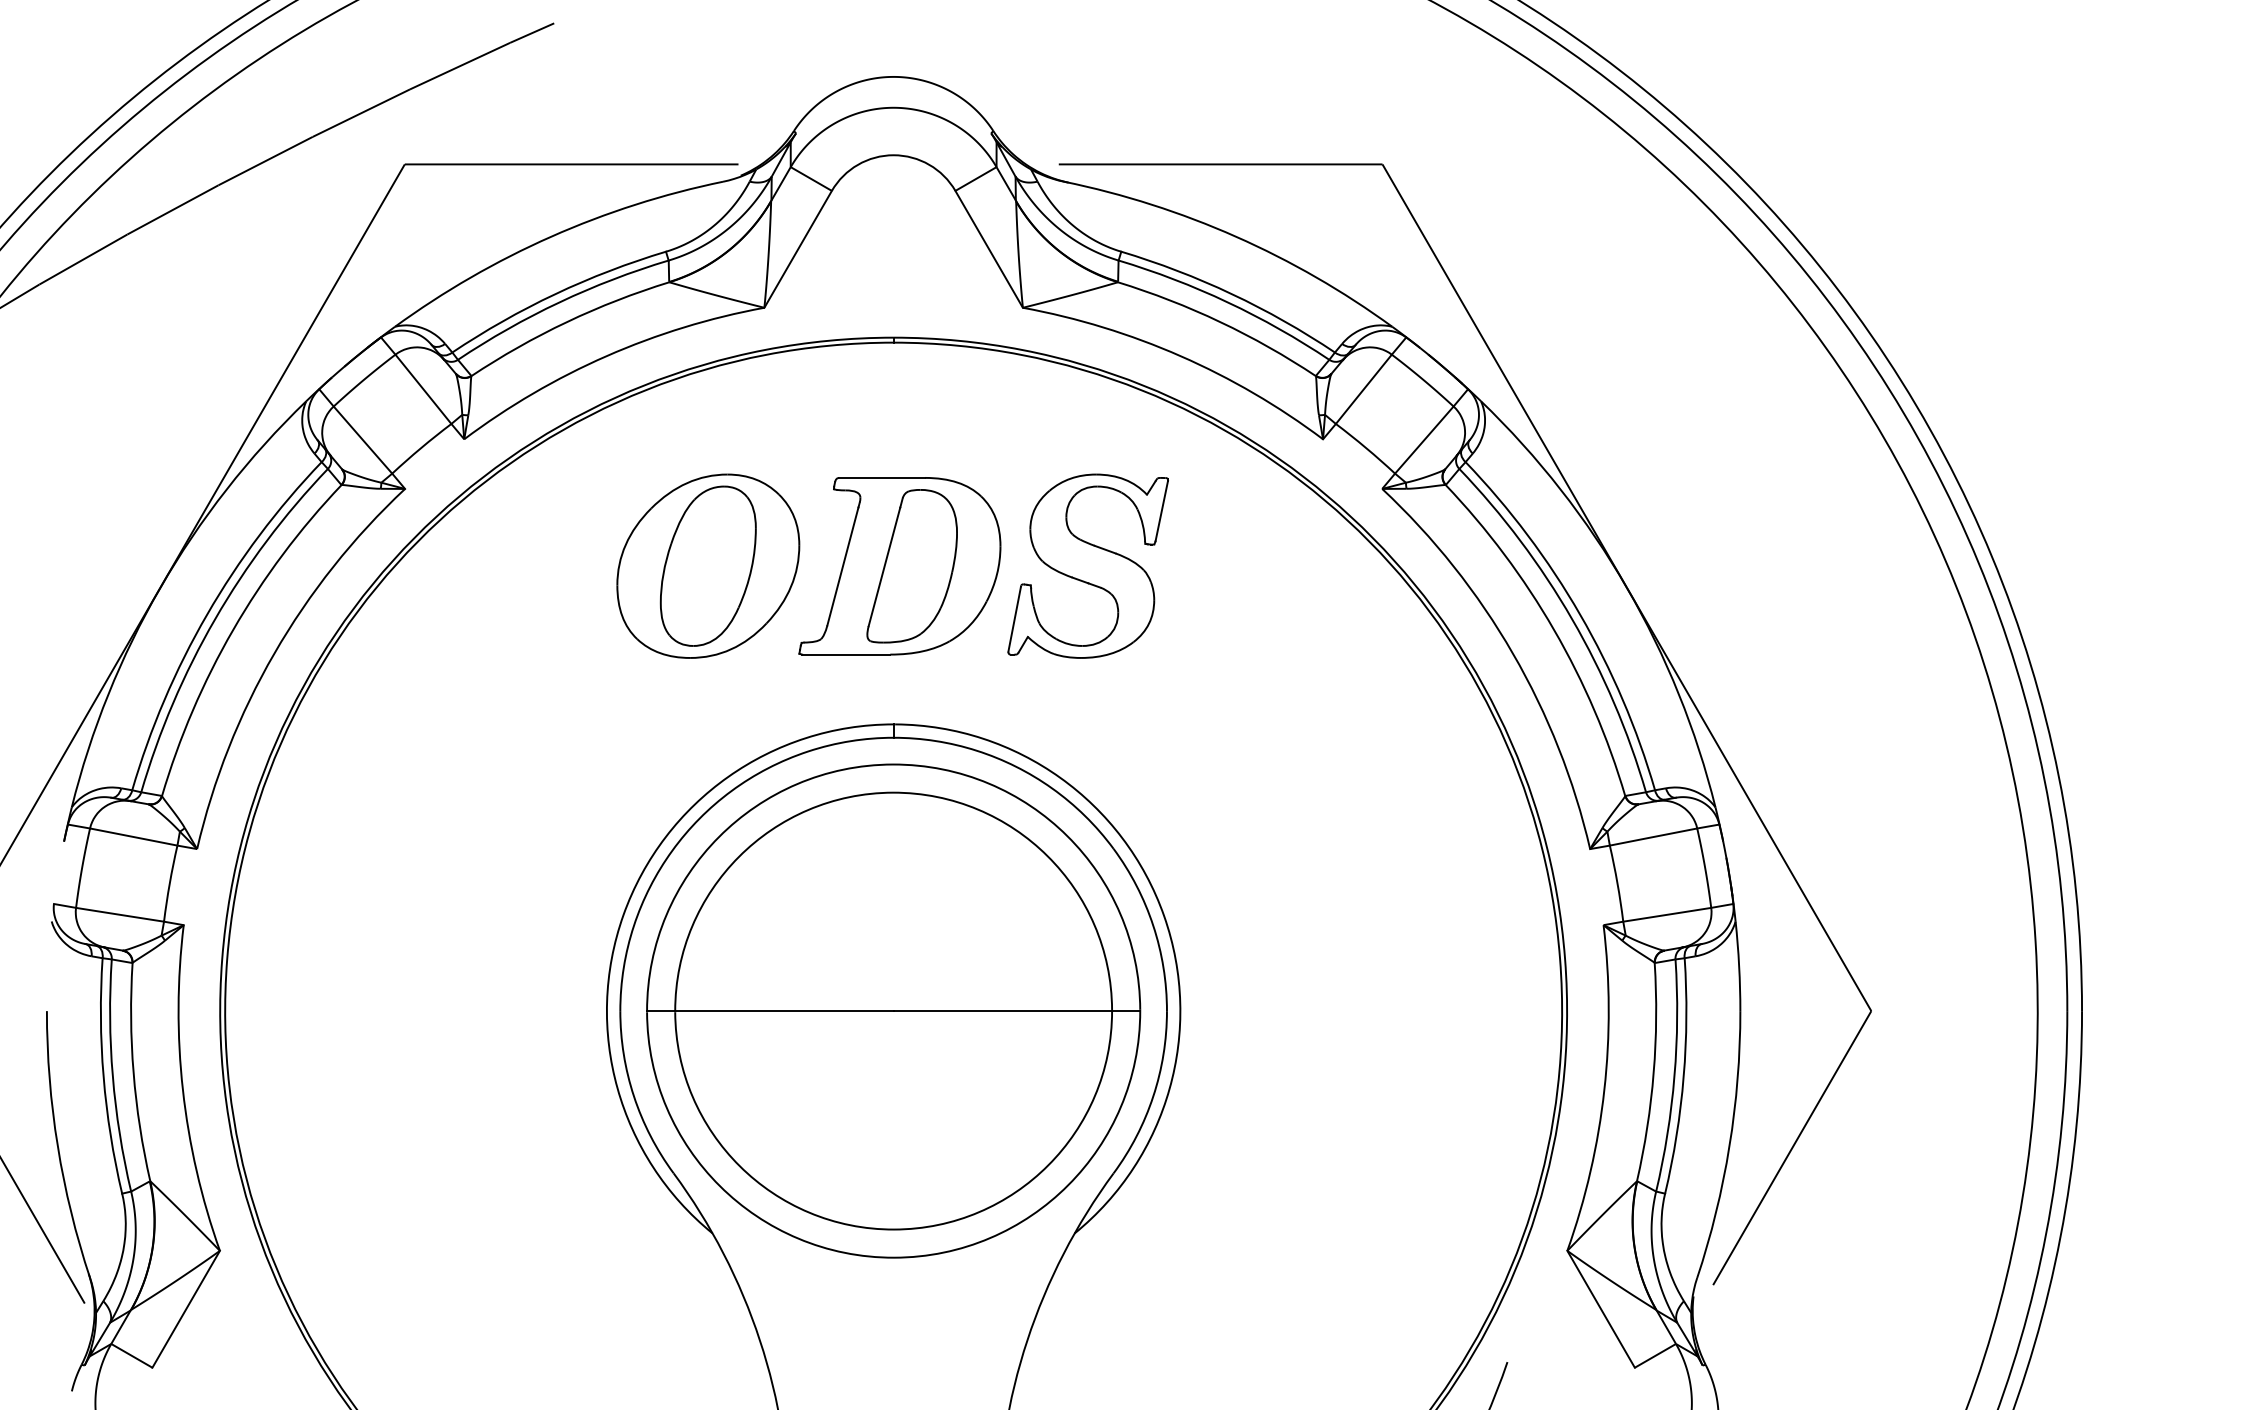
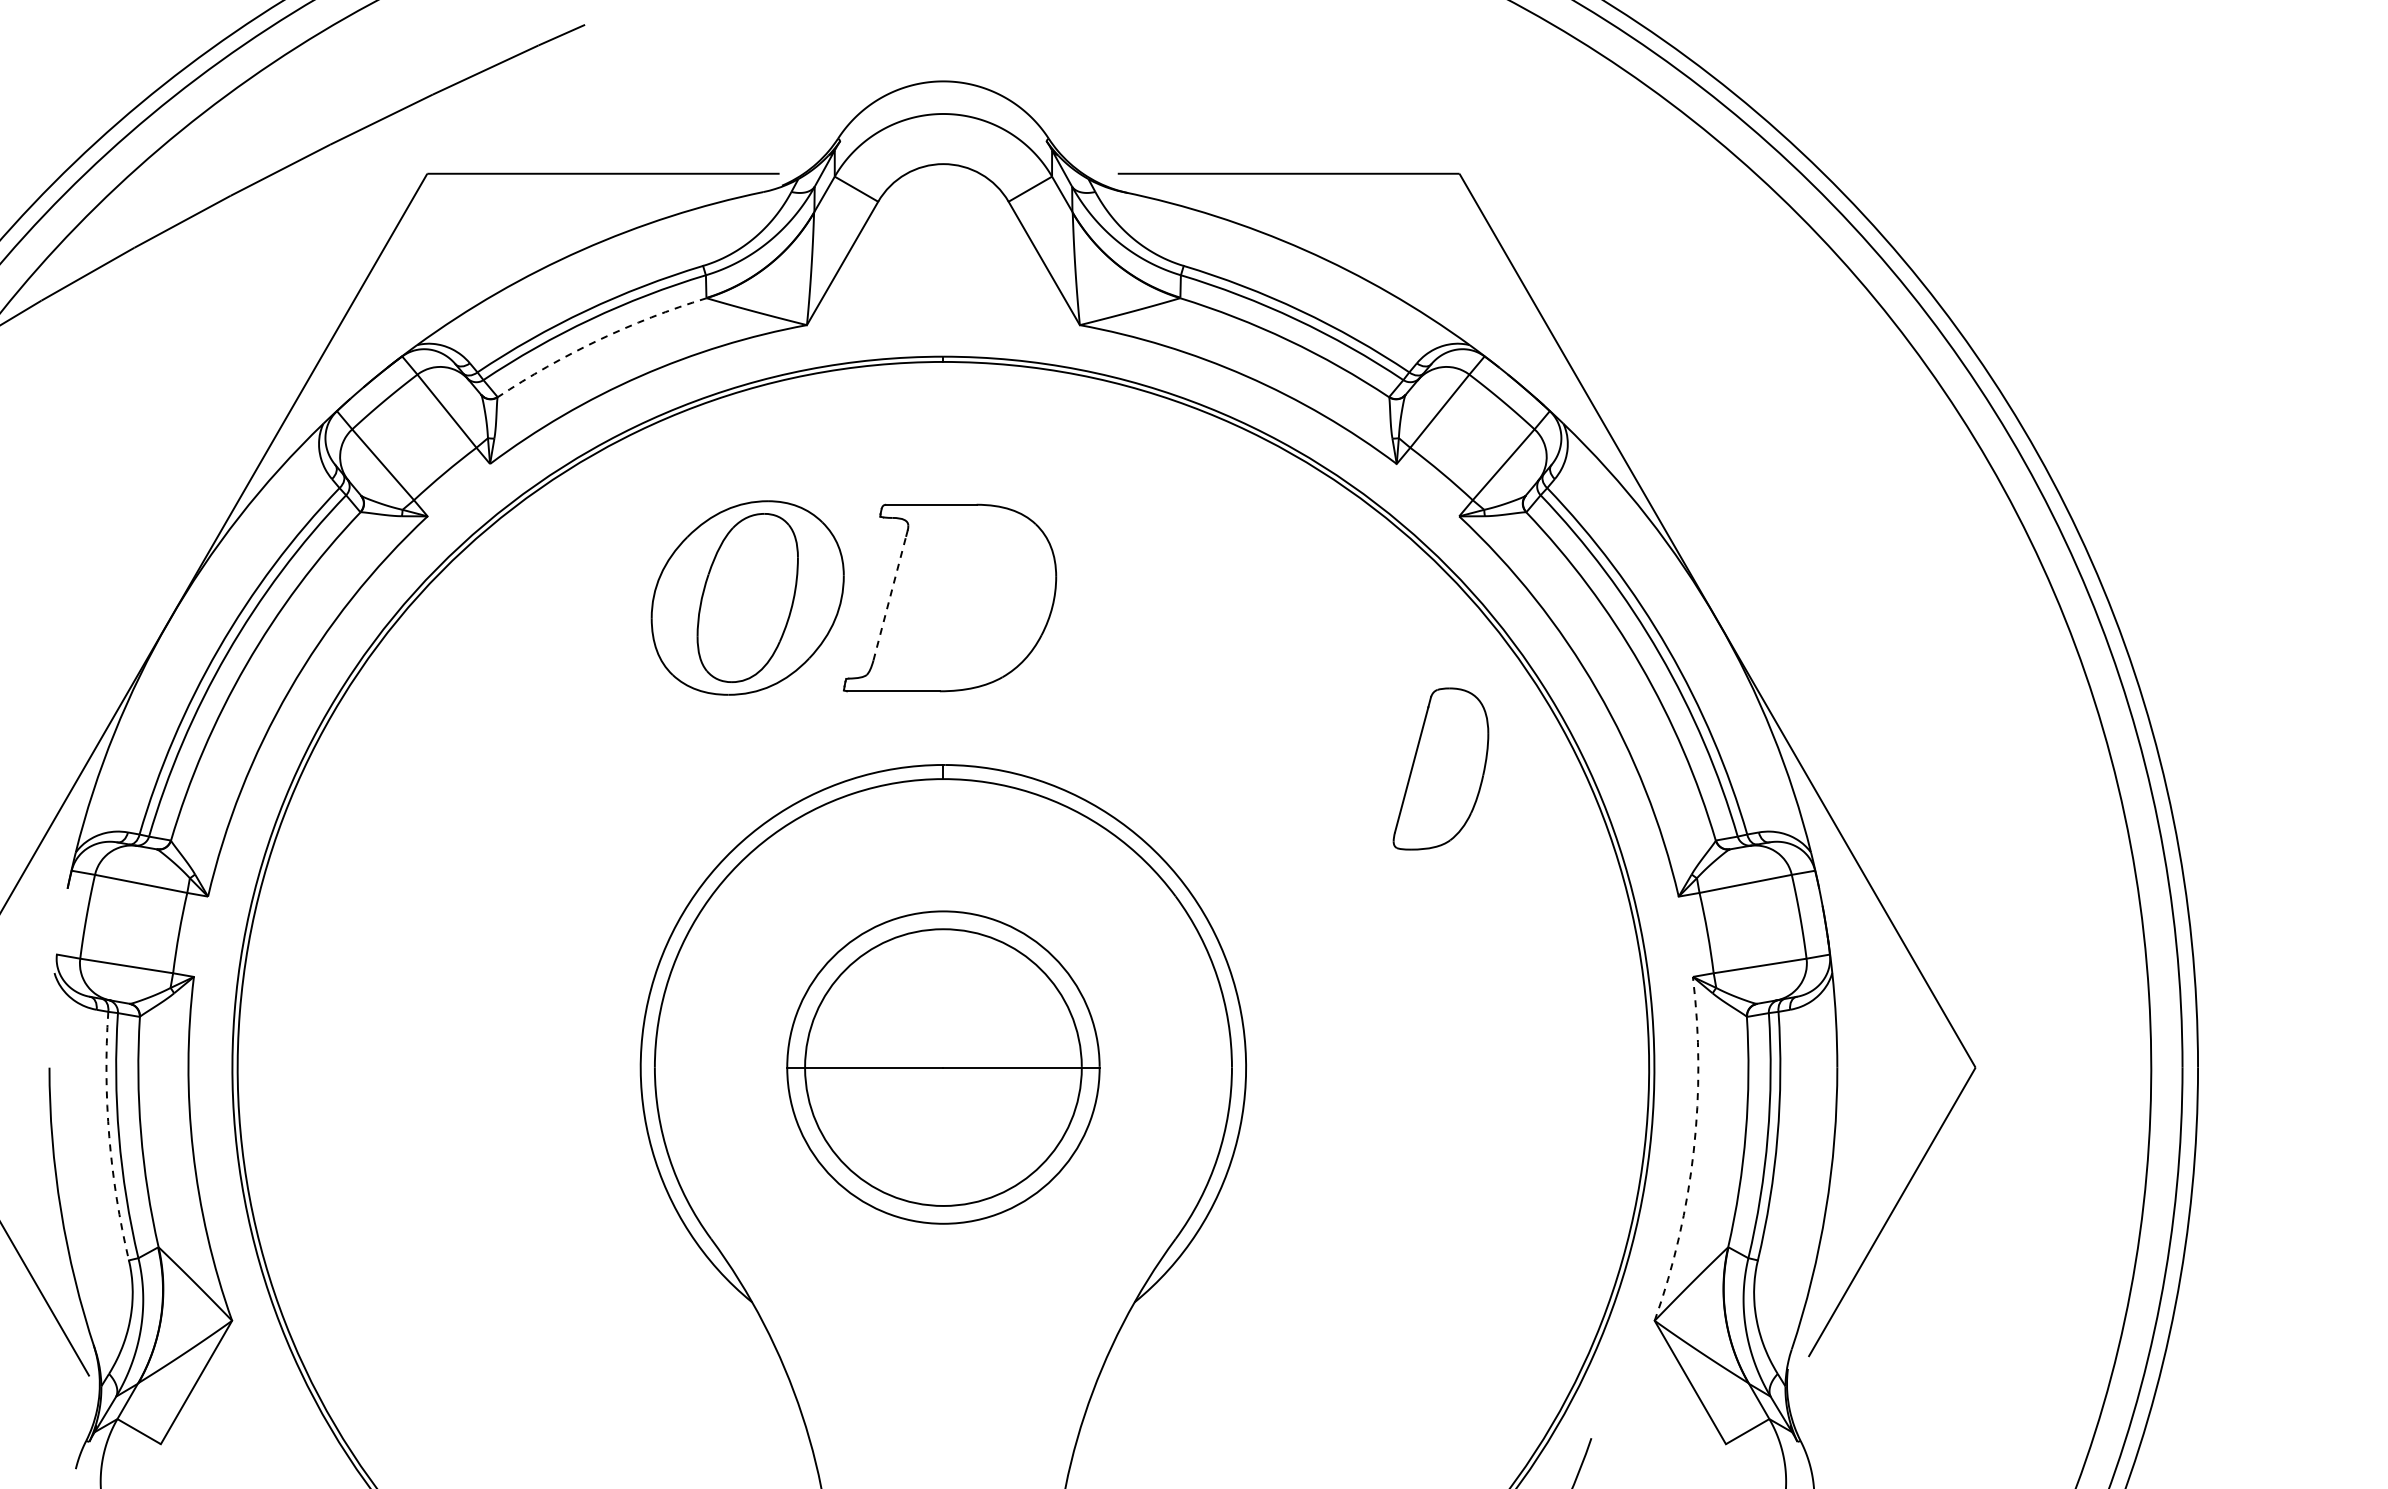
arc: (566, 322) -> (598, 340), solid -> dashed
line: (843, 565) -> (890, 597), solid -> dashed
part: (911, 565) -> (1440, 768), moved
part: (1087, 565) -> (1148, 597), removed
part: (893, 1010) -> (943, 1067), size x0.6
arc: (103, 1076) -> (109, 1136), solid -> dashed
arc: (1604, 1090) -> (1693, 1151), solid -> dashed

